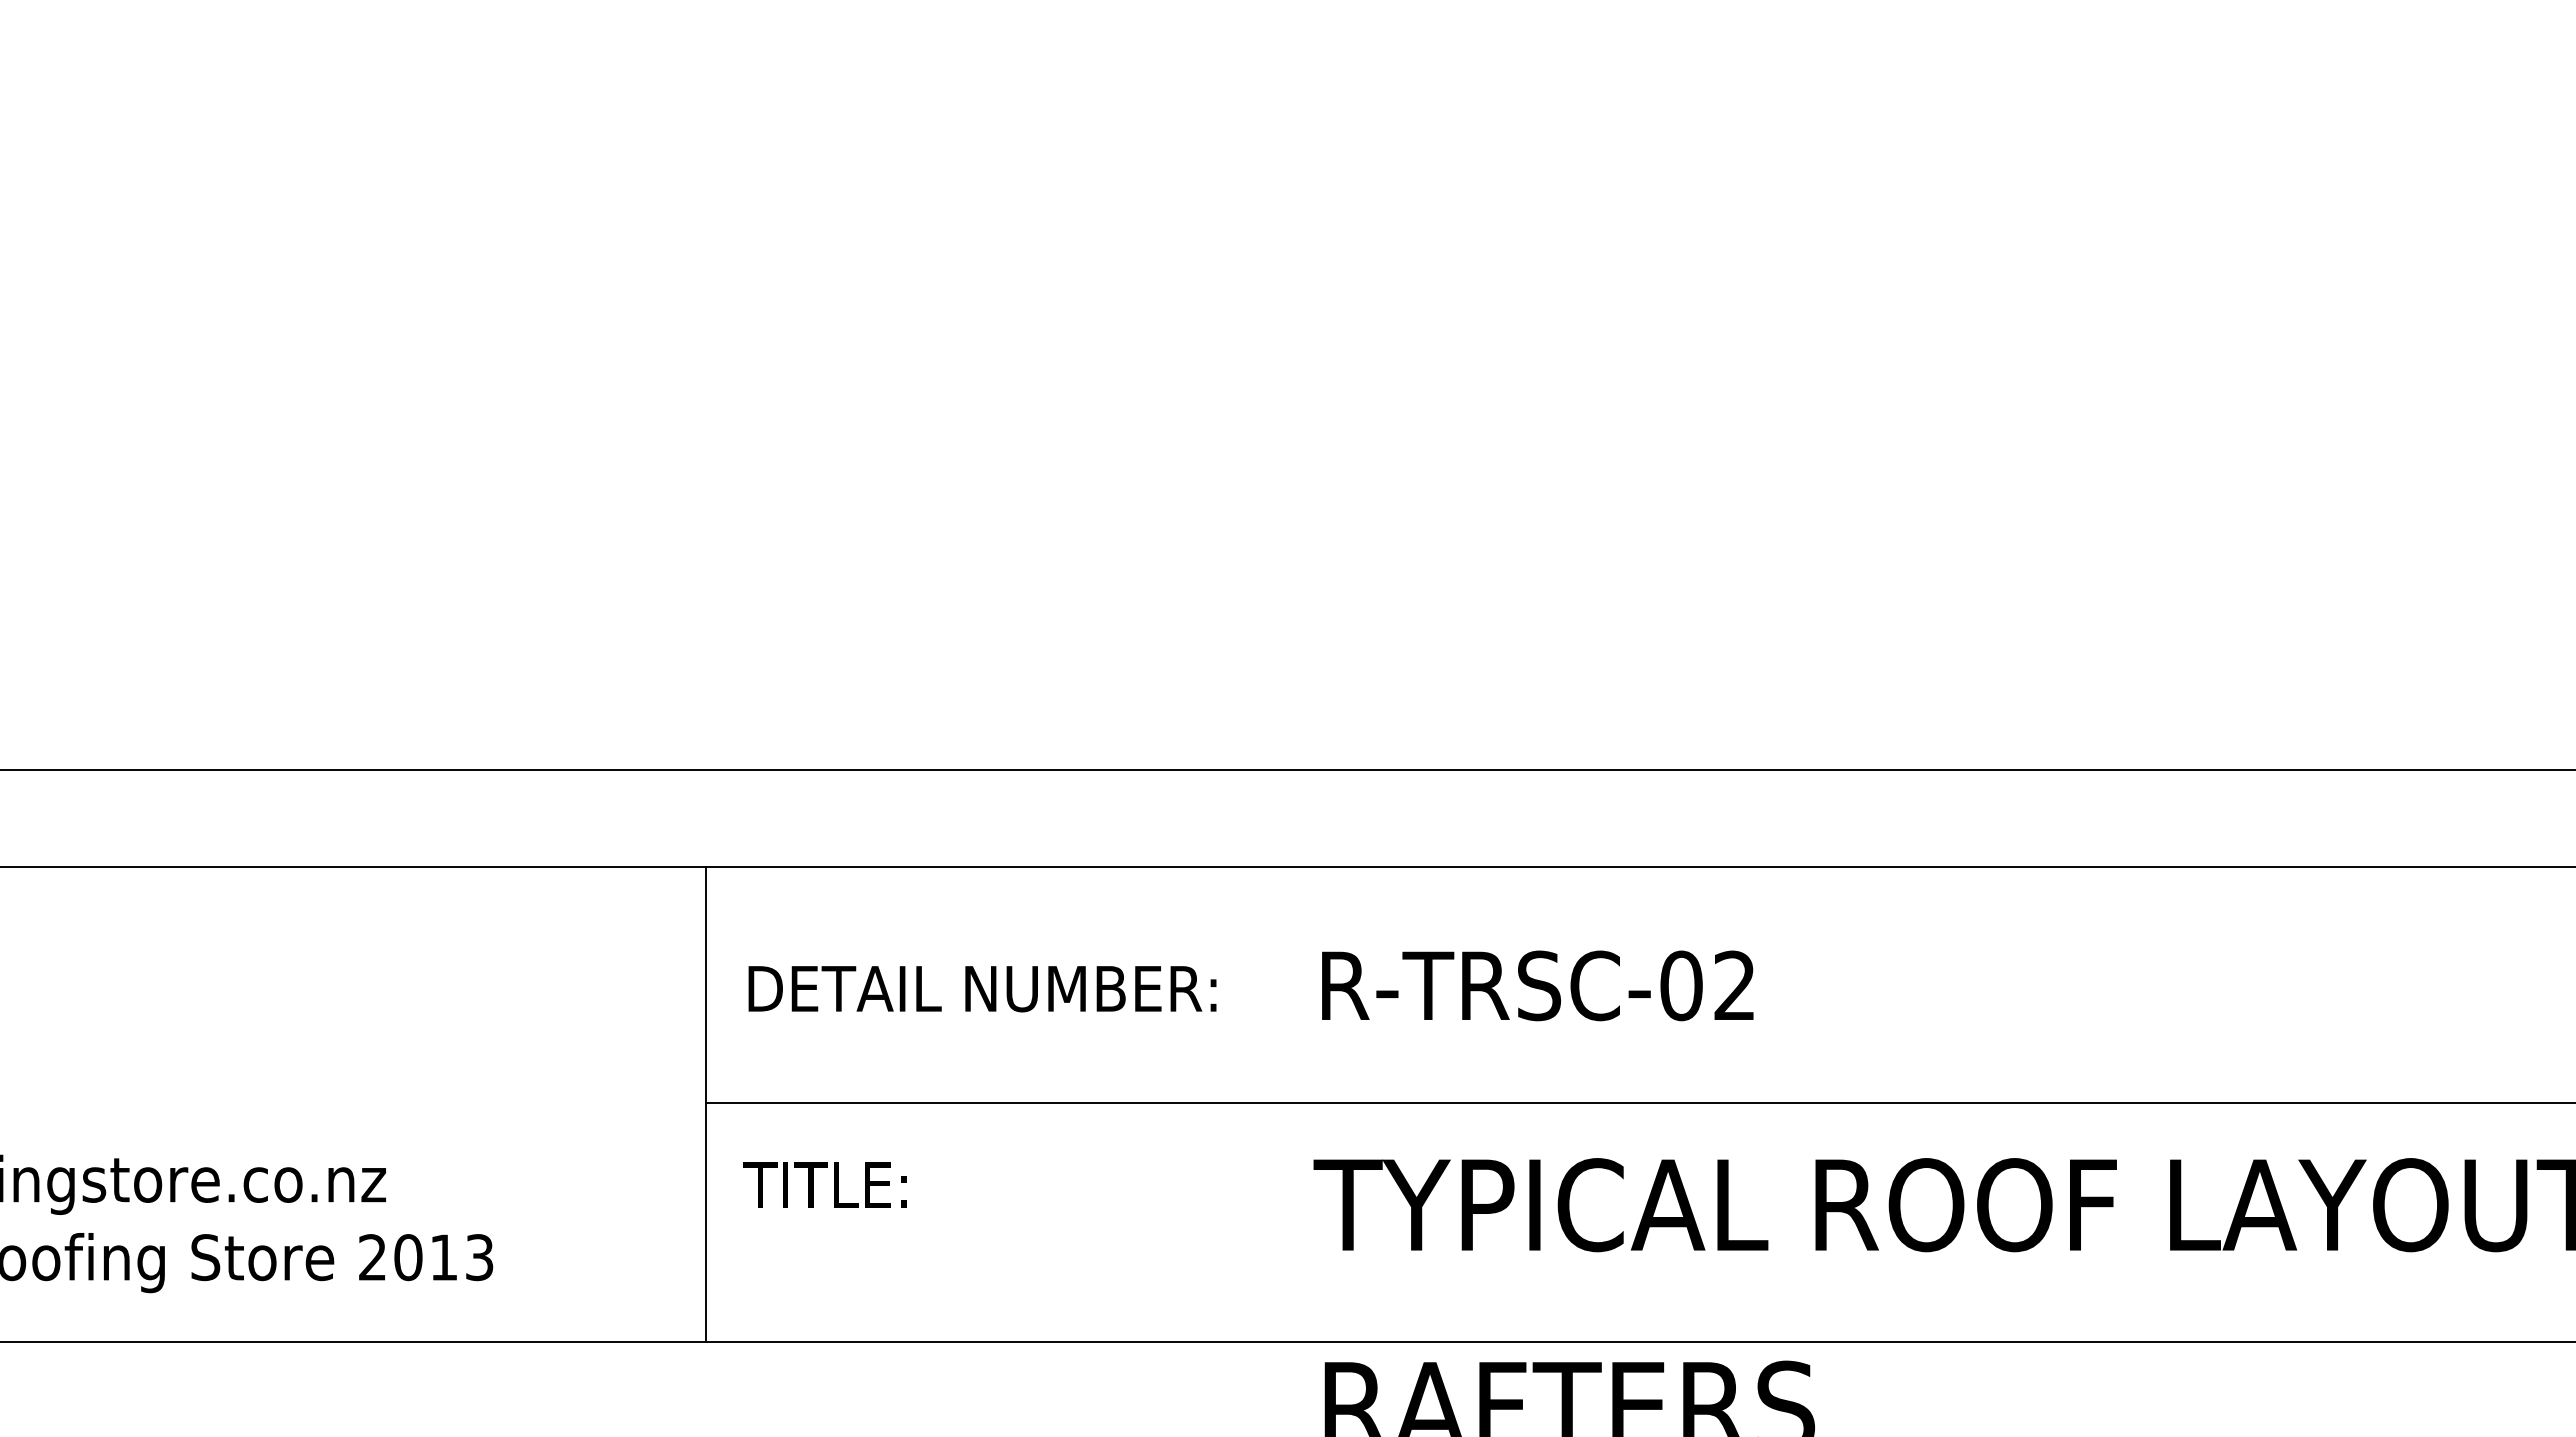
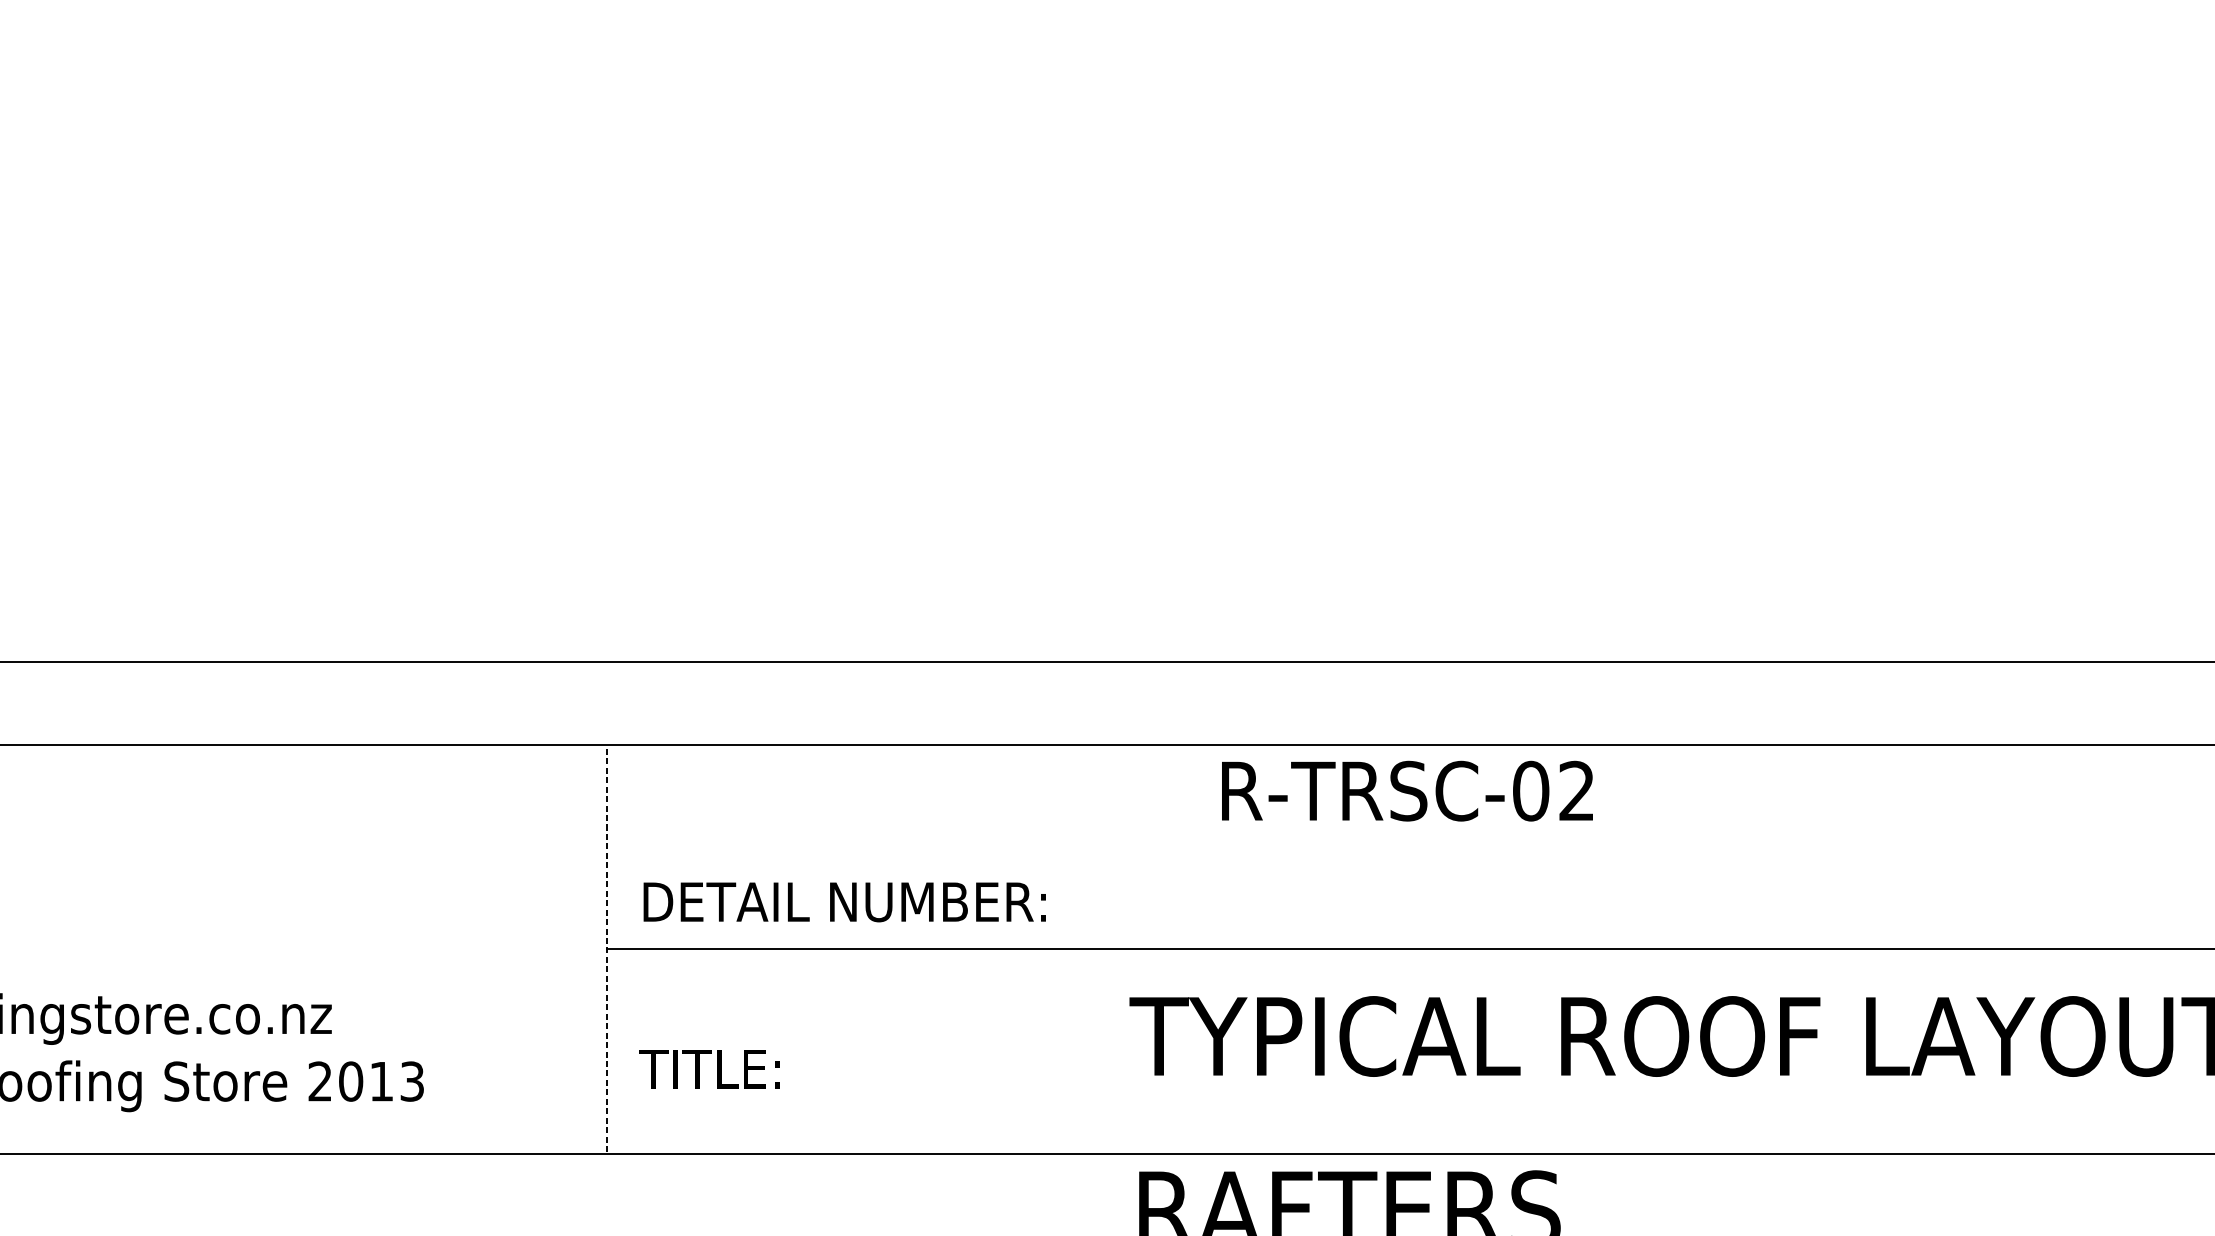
text: (1537, 985) -> (1407, 790), moved
text: (982, 989) -> (844, 902), moved
line: (706, 1102) -> (607, 948), solid -> dashed
text: (824, 1184) -> (708, 1068), moved

